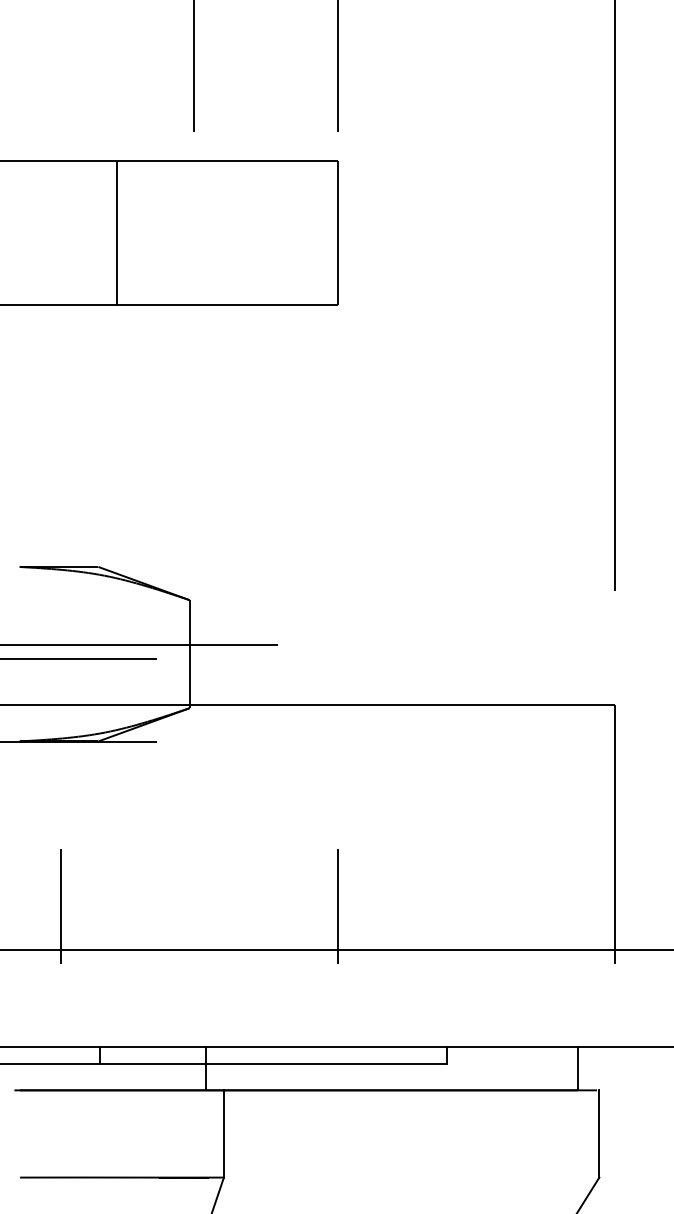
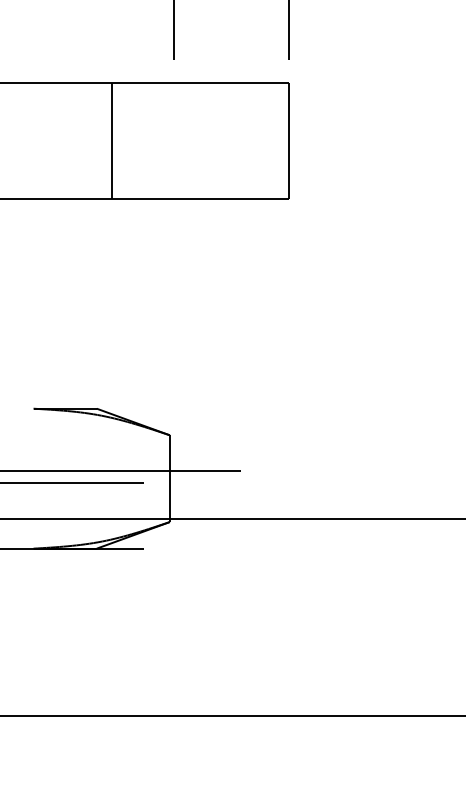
line: (60, 905) -> (66, 680), removed
line: (337, 905) -> (288, 680), removed

